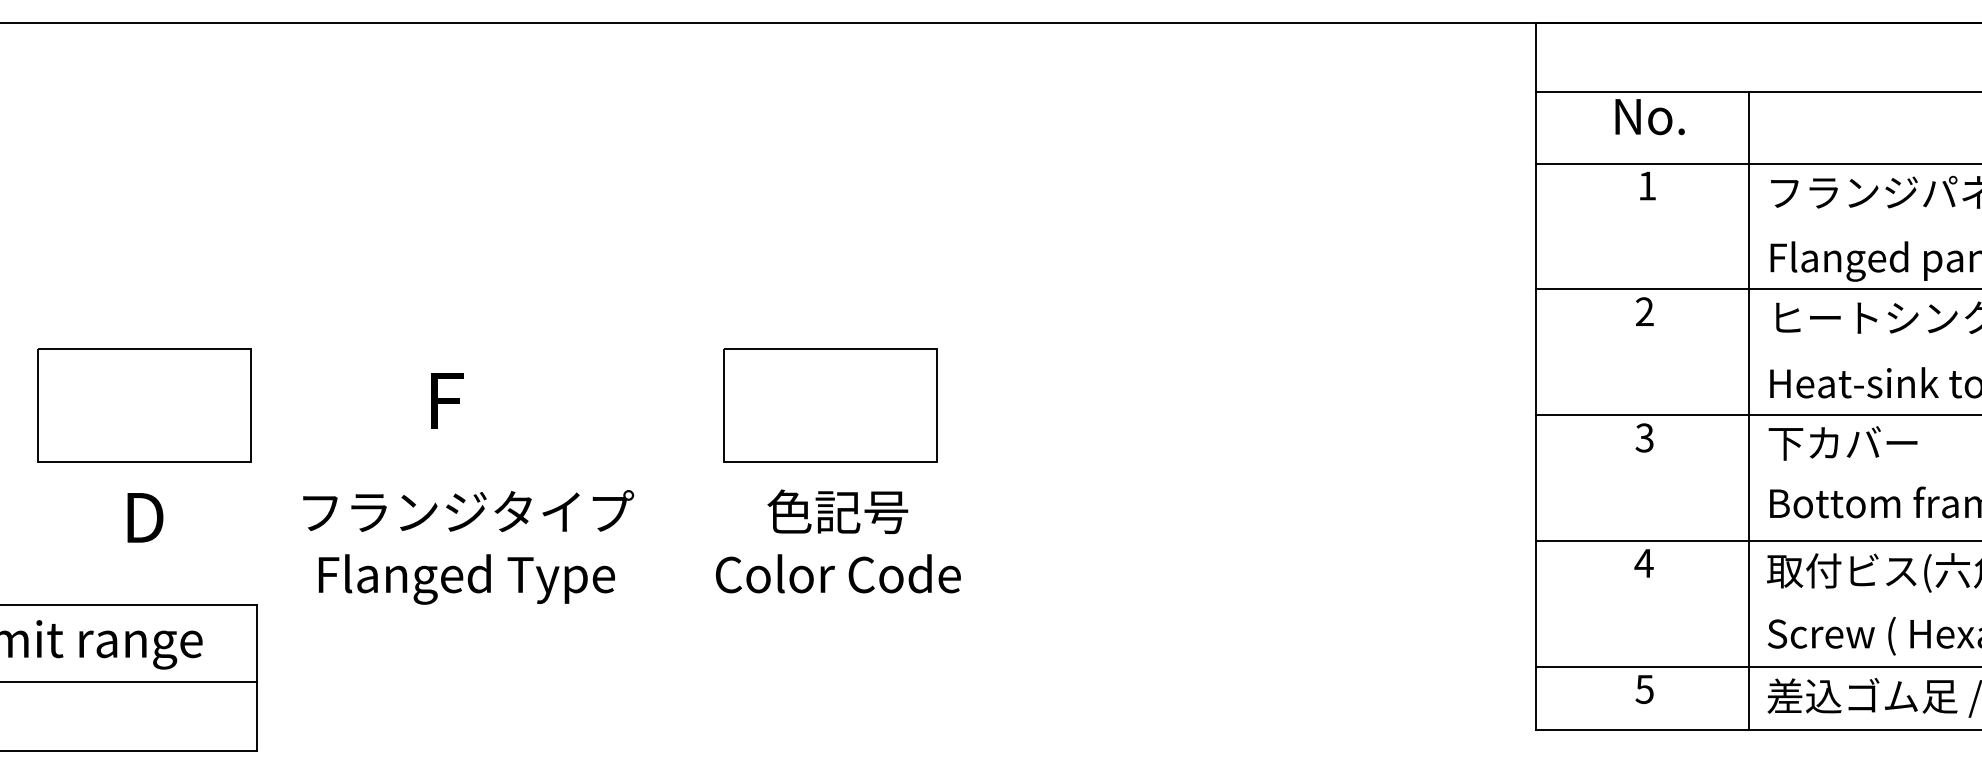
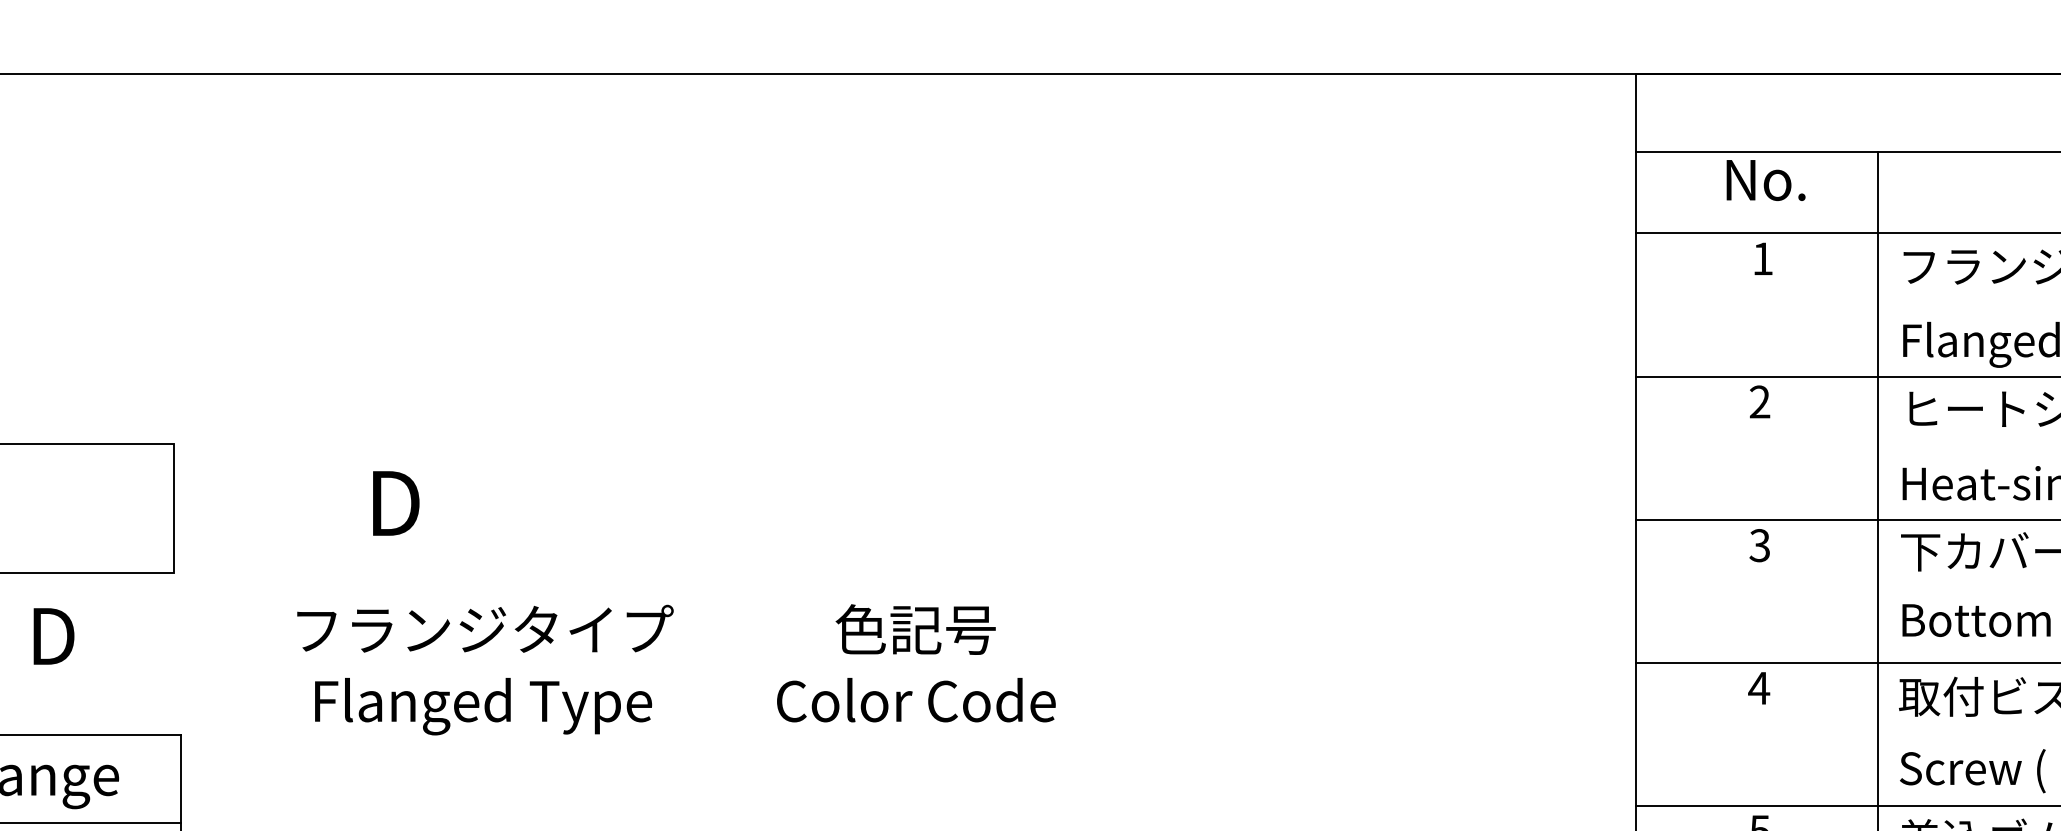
text: (445, 400) -> (395, 502), F -> D
part: (830, 405) -> (833, 508), removed
text: (838, 541) -> (916, 663), moved
text: (468, 547) -> (485, 670), moved

